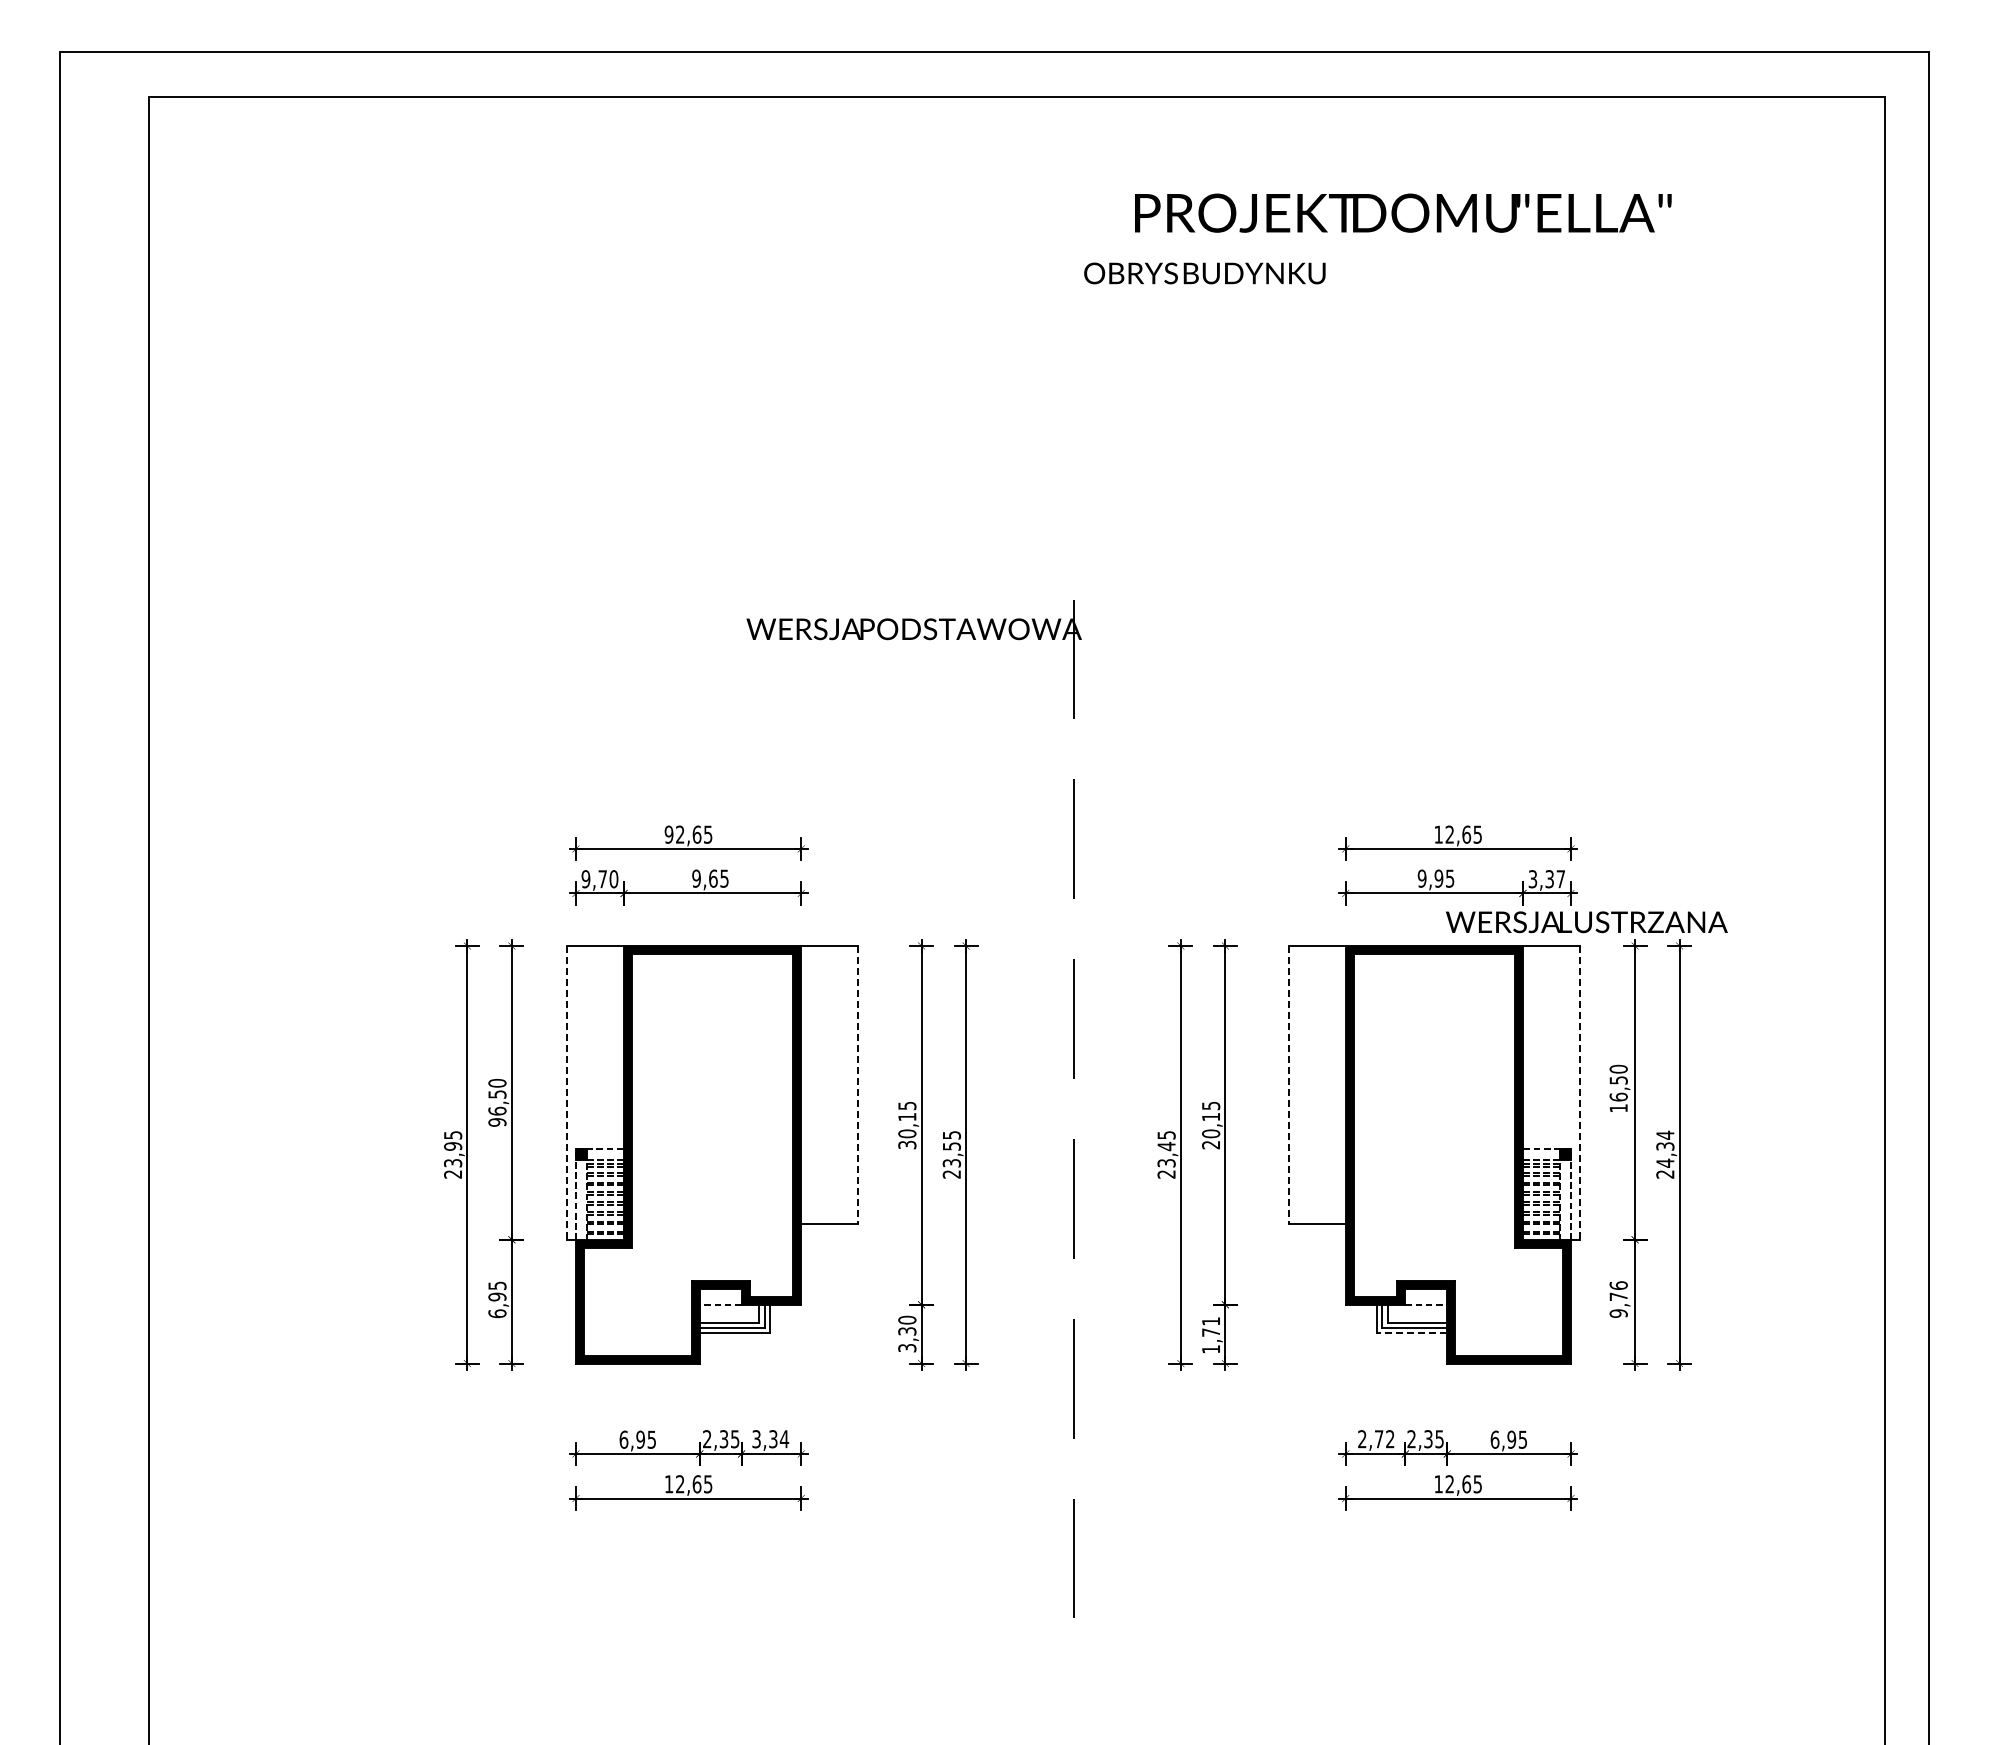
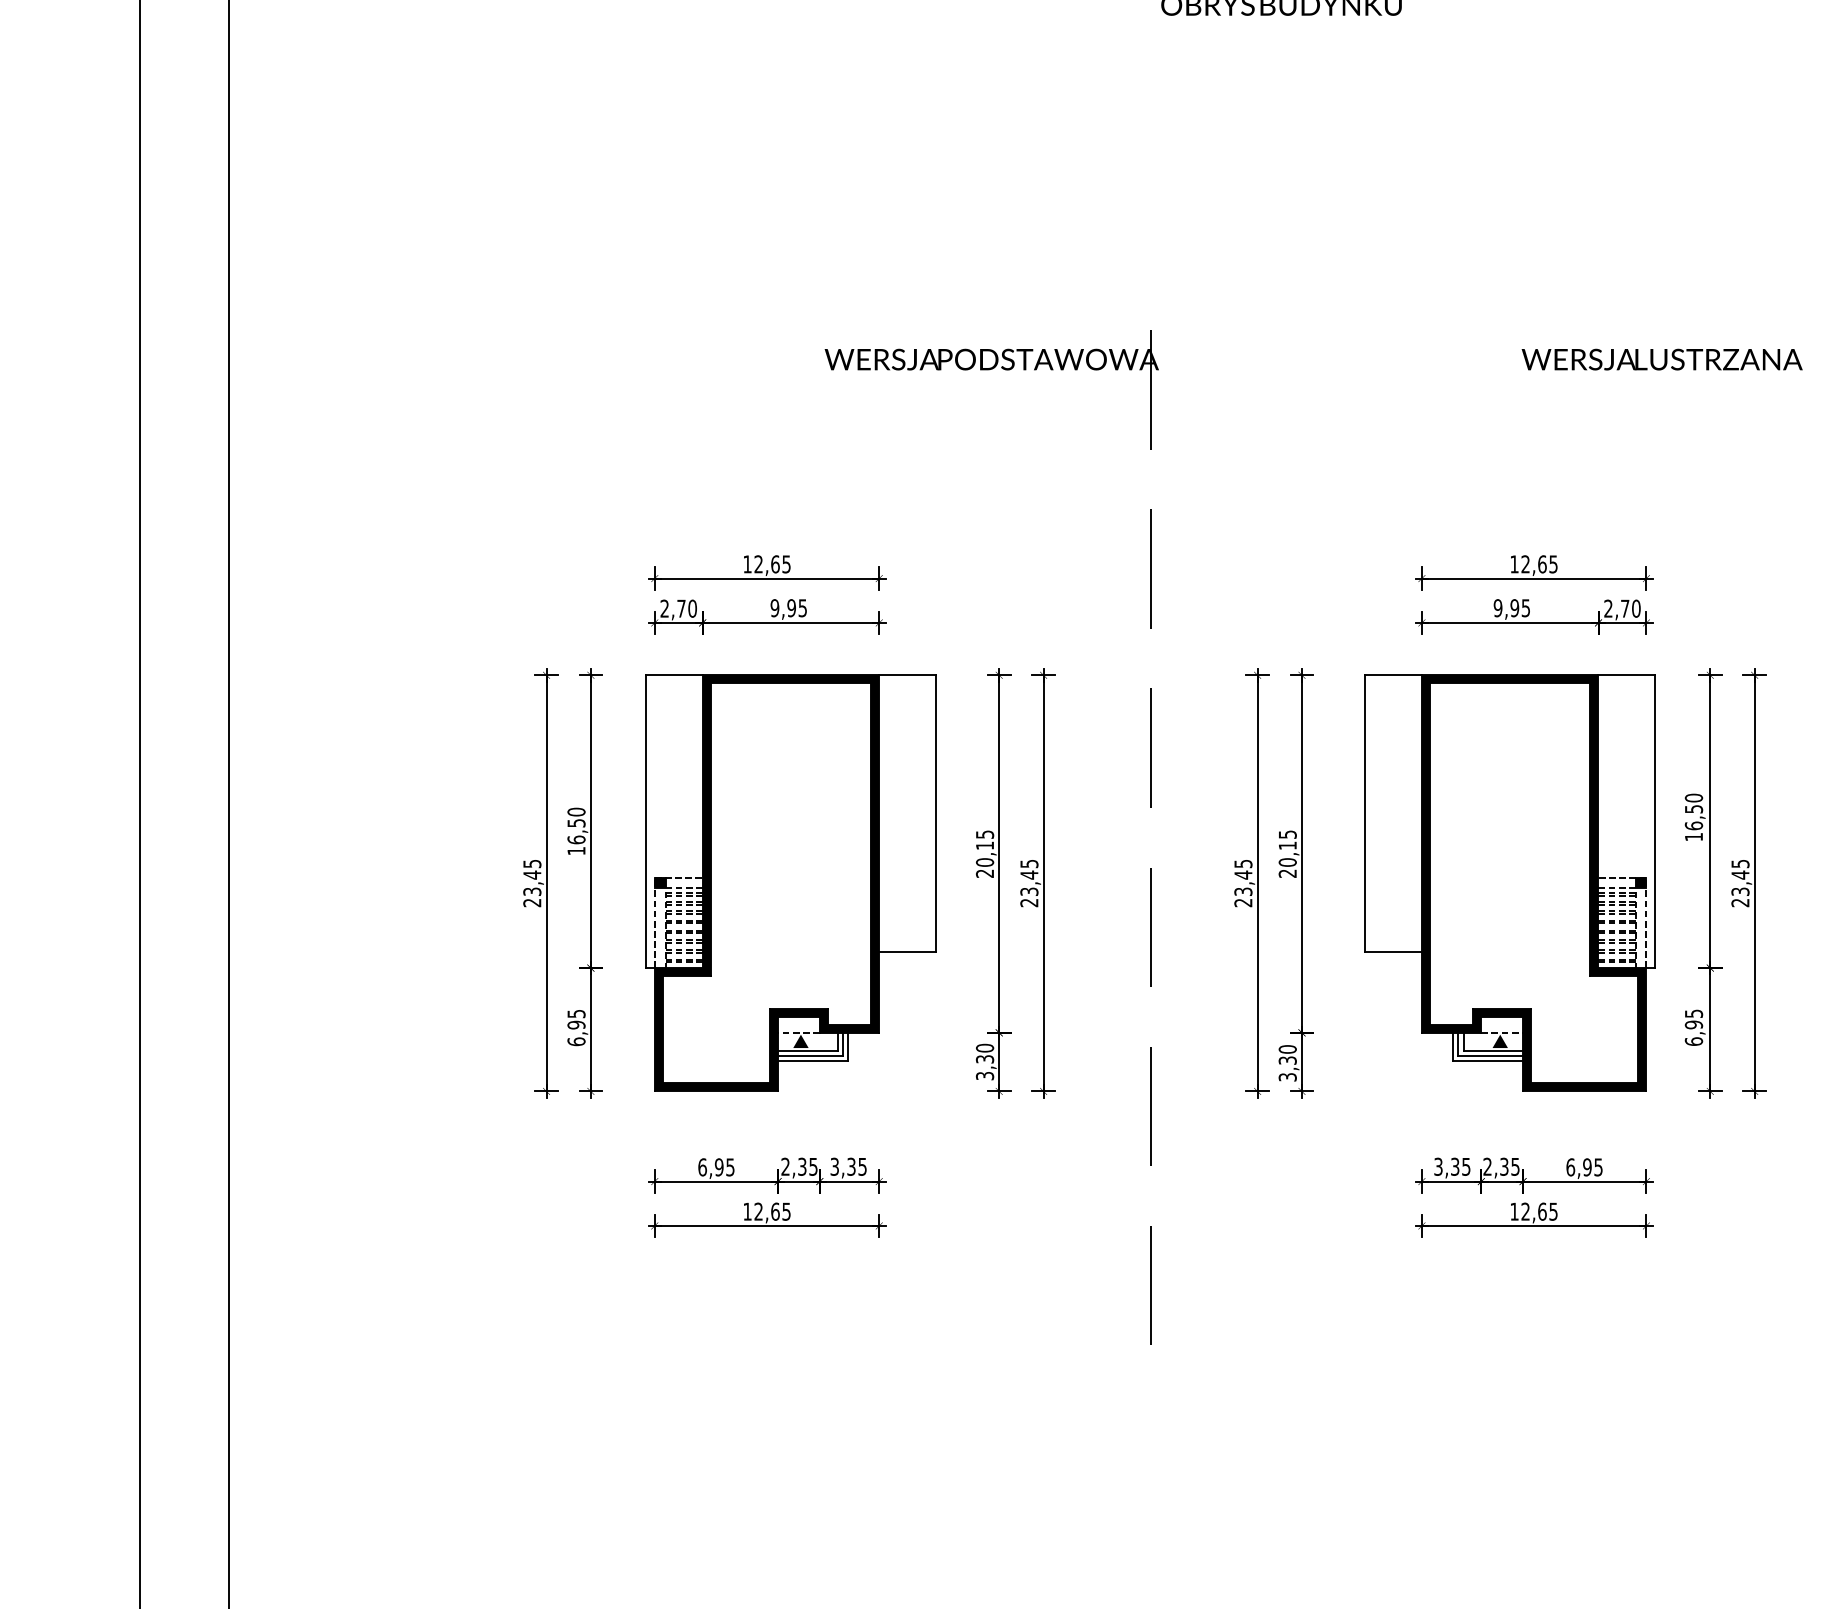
text: (668, 834) -> (746, 564), 92,65 -> 12,65
text: (713, 878) -> (791, 608), 9,65 -> 9,95
text: (585, 879) -> (664, 609), 9,70 -> 2,70
text: (1546, 879) -> (1622, 609), 3,37 -> 2,70
text: (1586, 922) -> (1661, 359), moved
line: (858, 1084) -> (936, 813), dashed -> solid
line: (1288, 1084) -> (1364, 813), dashed -> solid
line: (567, 1092) -> (646, 821), dashed -> solid
line: (1579, 1092) -> (1654, 821), dashed -> solid
text: (497, 1122) -> (576, 851), 96,50 -> 16,50
text: (907, 1144) -> (985, 873), 30,15 -> 20,15
text: (453, 1146) -> (532, 875), 23,95 -> 23,45
text: (952, 1146) -> (1030, 875), 23,55 -> 23,45
text: (1665, 1148) -> (1740, 877), 24,34 -> 23,45
text: (1618, 1299) -> (1693, 1027), 9,76 -> 6,95
fill: (722, 1313) -> (800, 1041), added
fill: (1424, 1313) -> (1500, 1041), added
line: (1411, 1333) -> (1487, 1061), dashed -> solid
text: (1211, 1335) -> (1288, 1063), 1,71 -> 3,30
text: (784, 1439) -> (862, 1167), 3,34 -> 3,35
text: (1376, 1439) -> (1452, 1167), 2,72 -> 3,35

